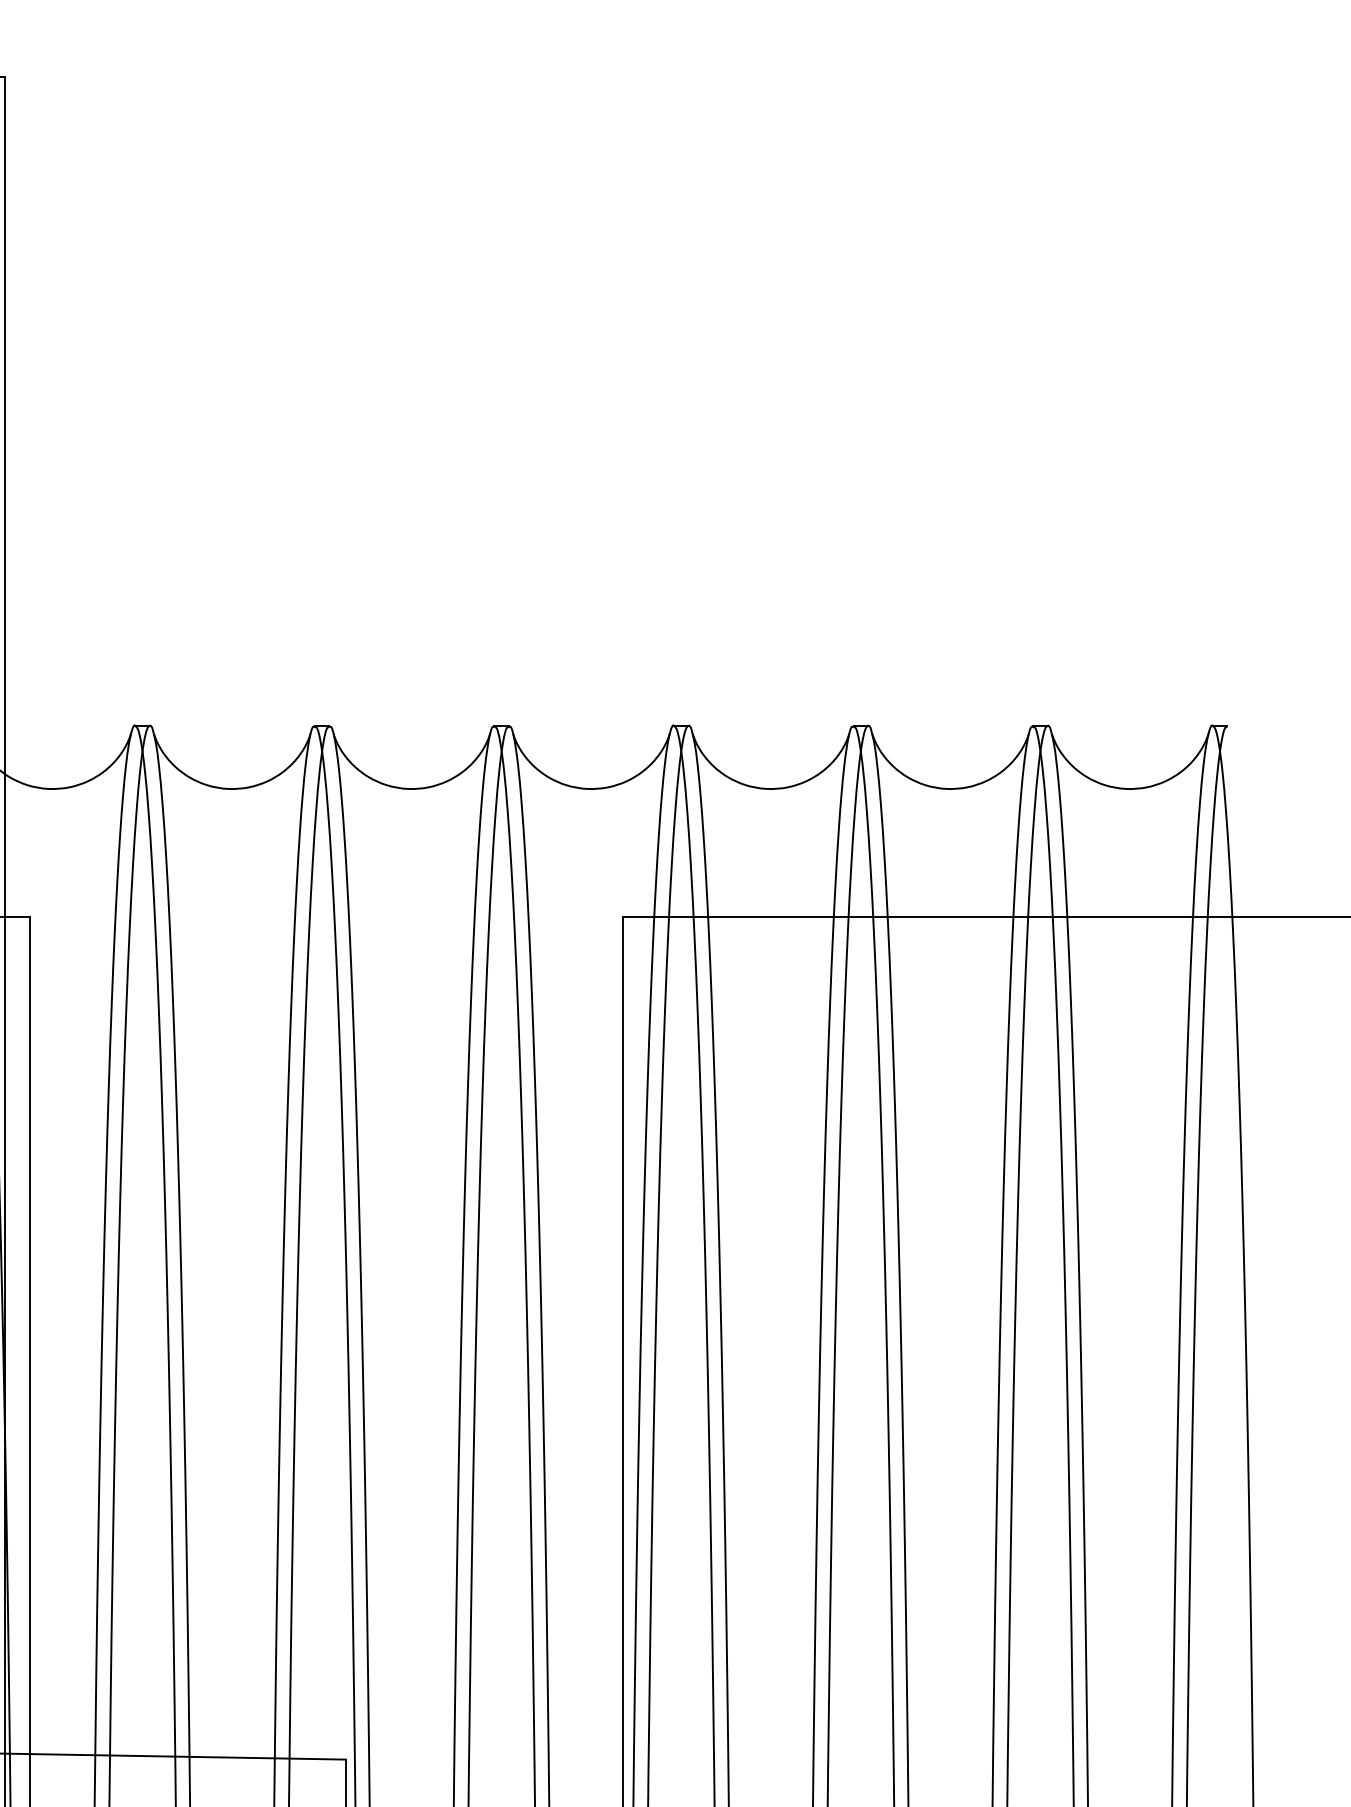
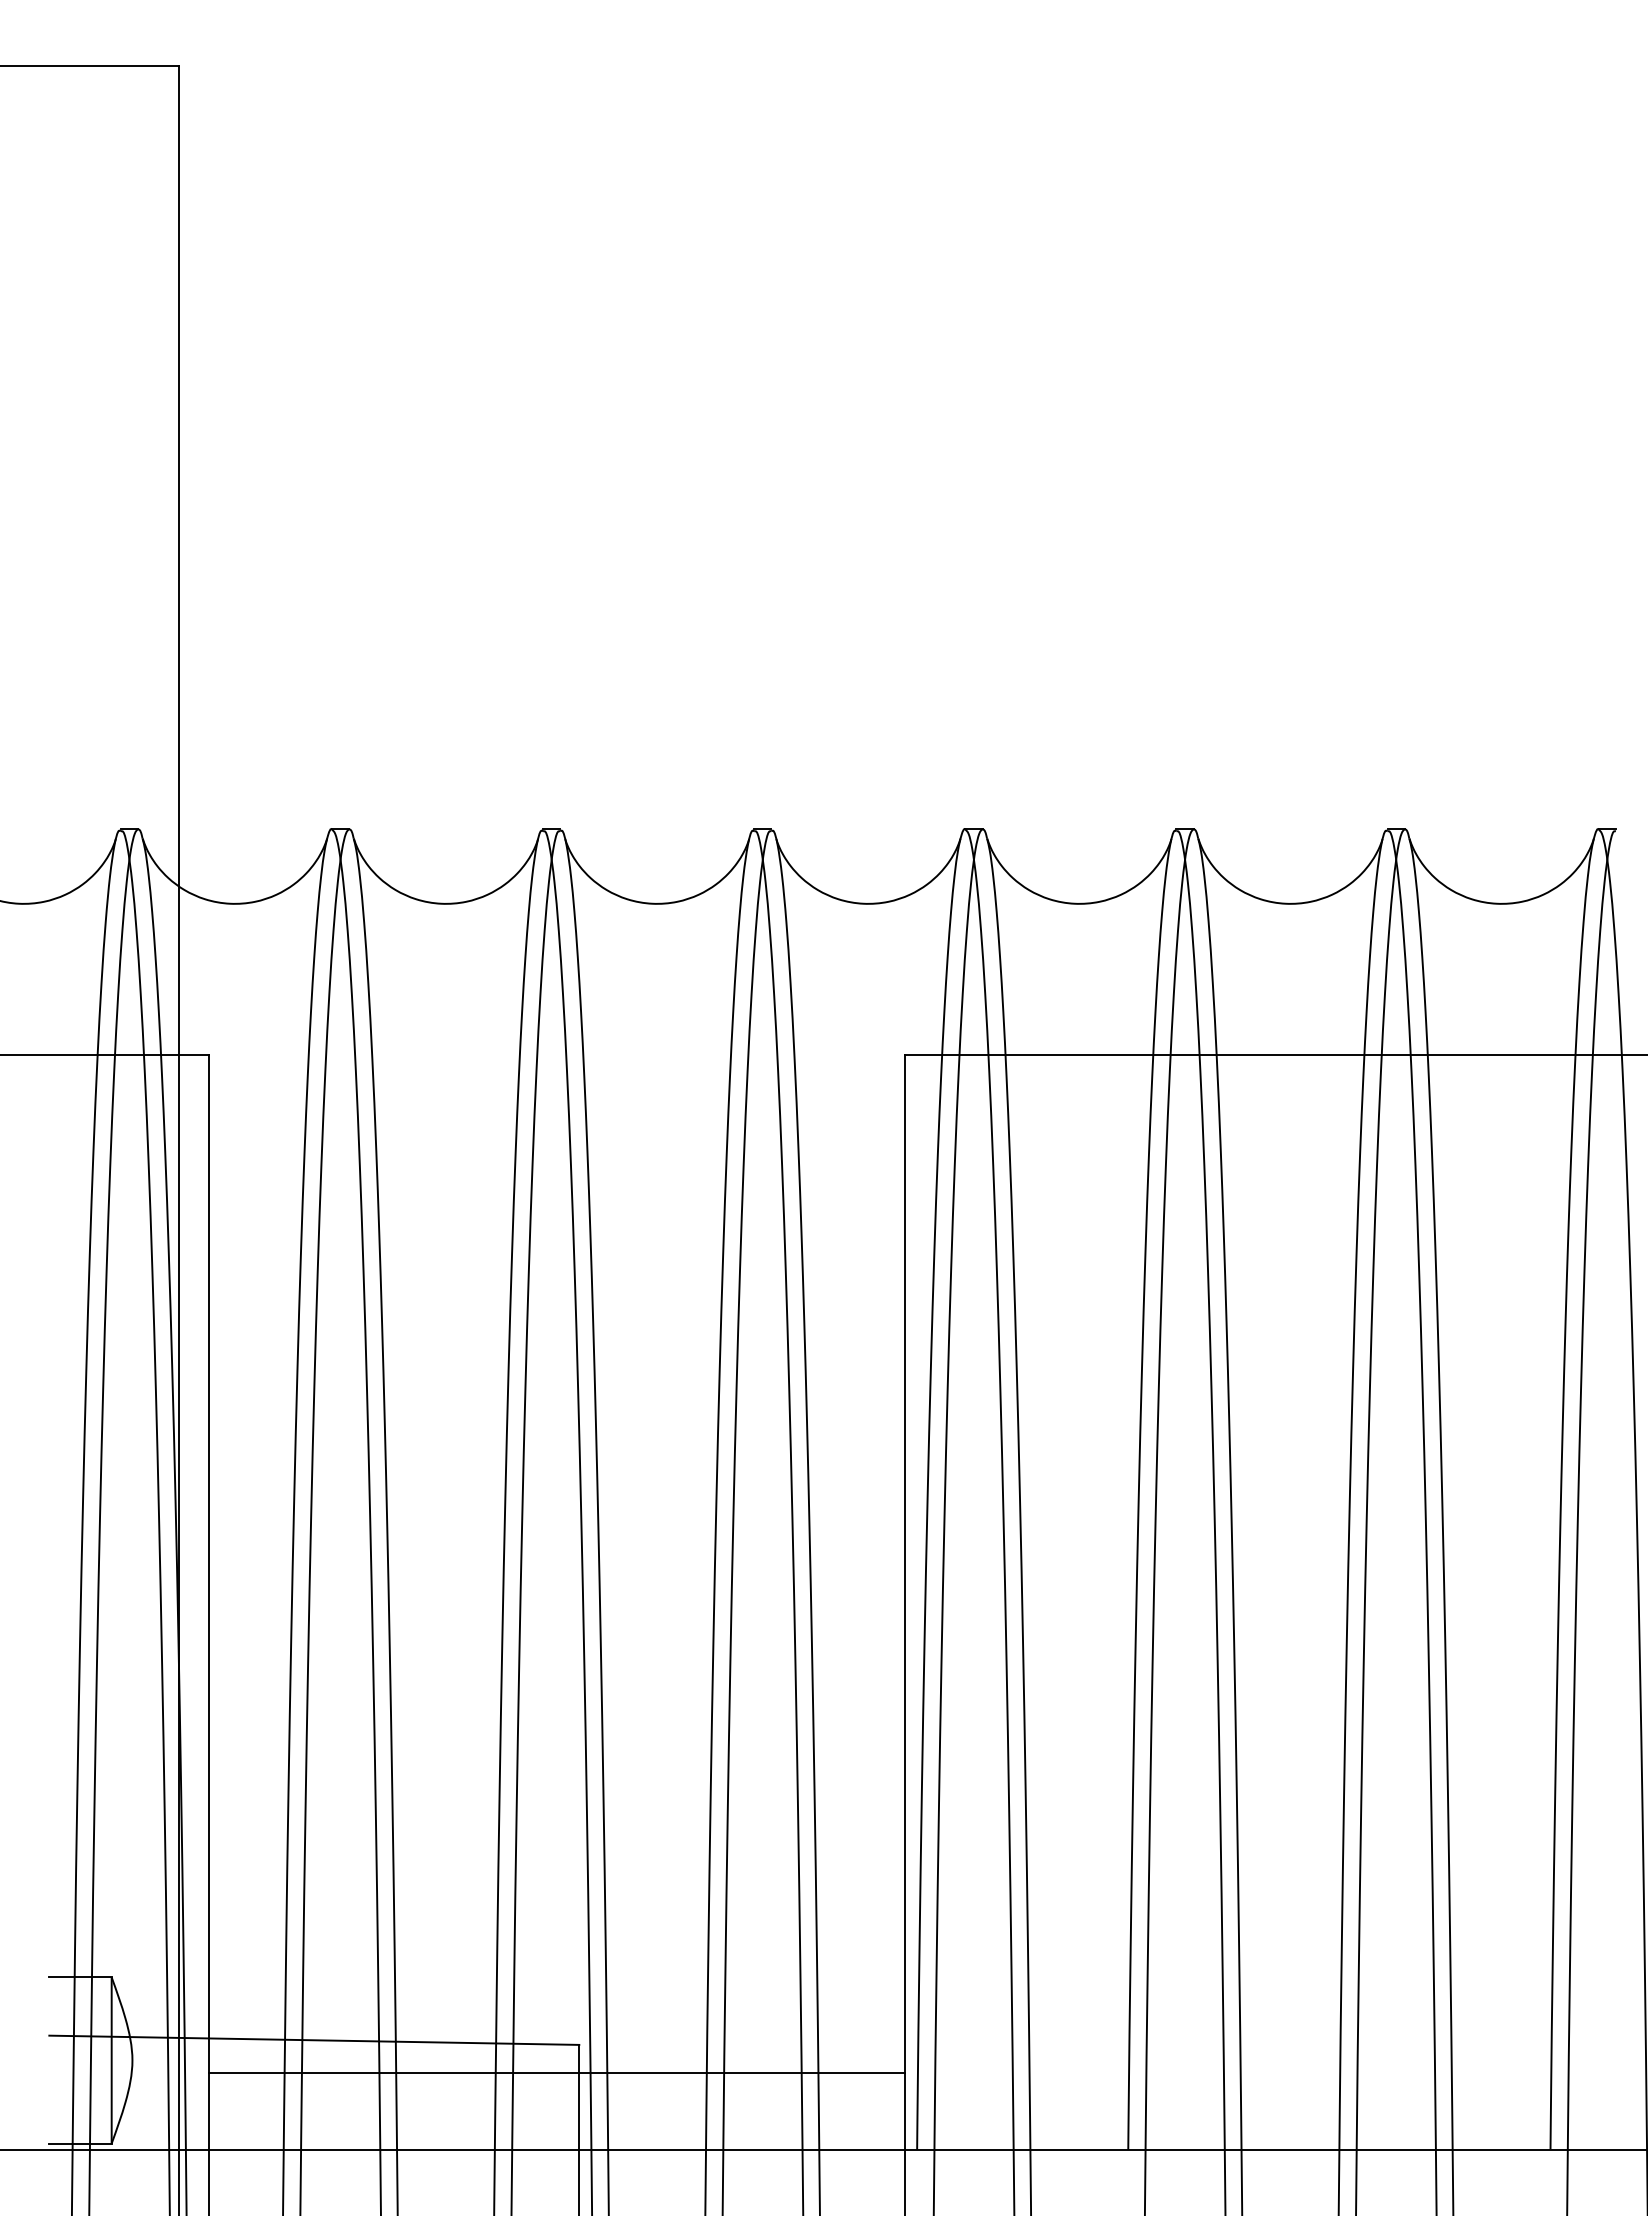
line: (326, 1783) -> (556, 2072), added

